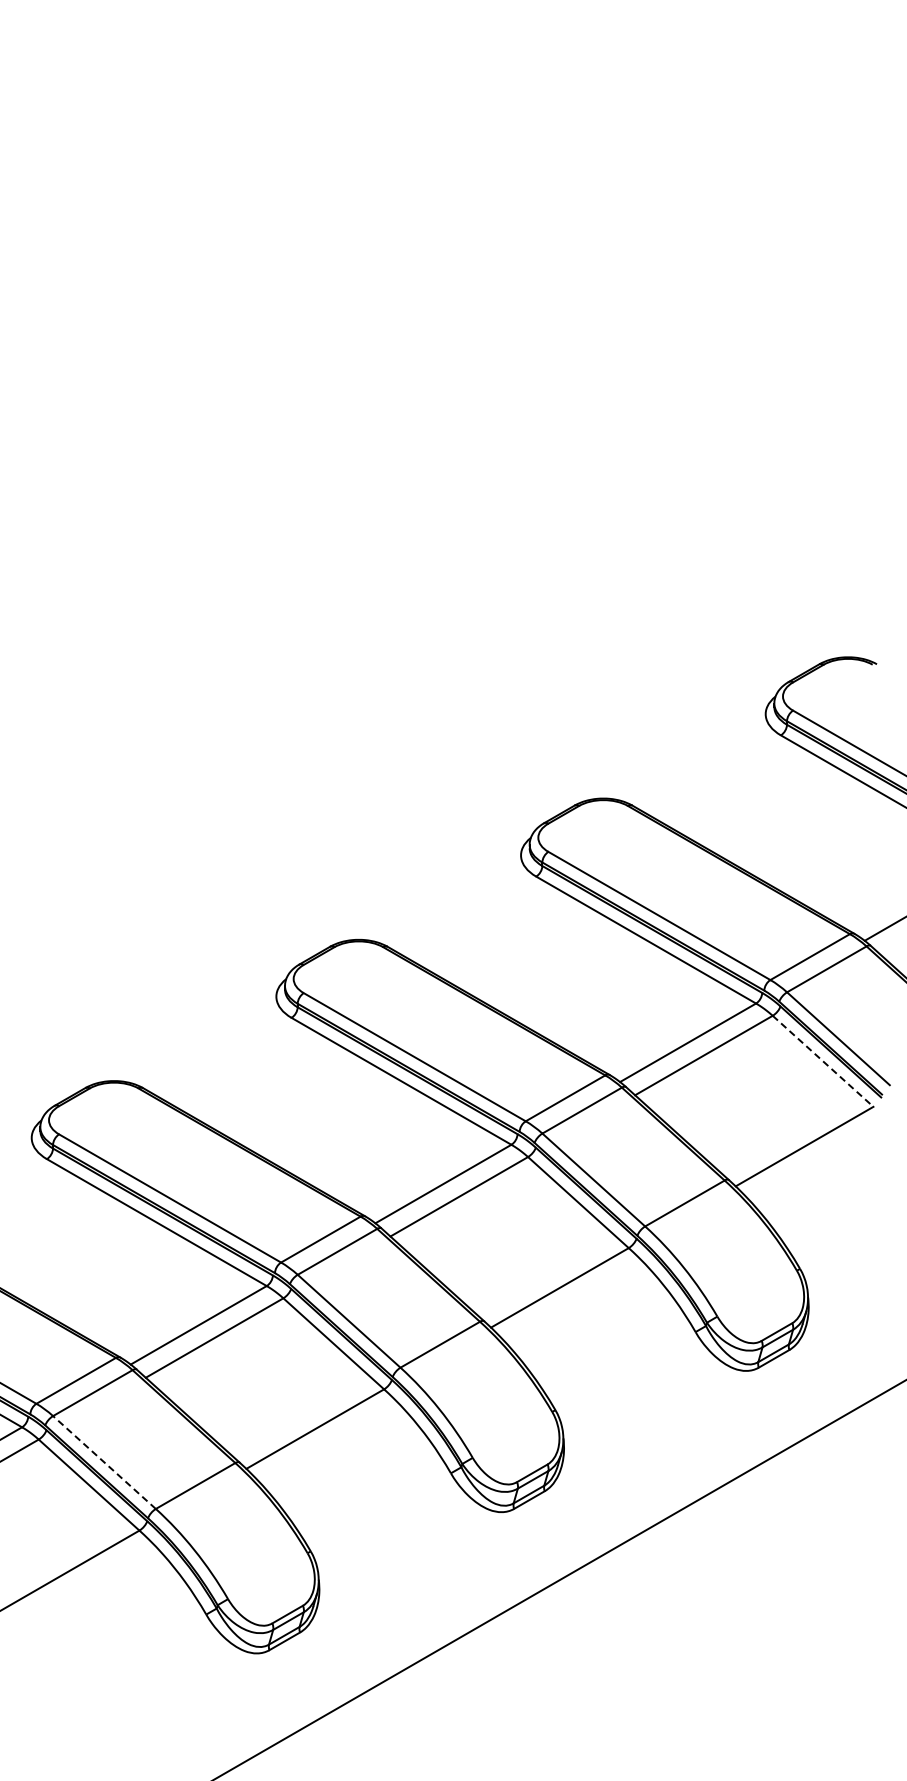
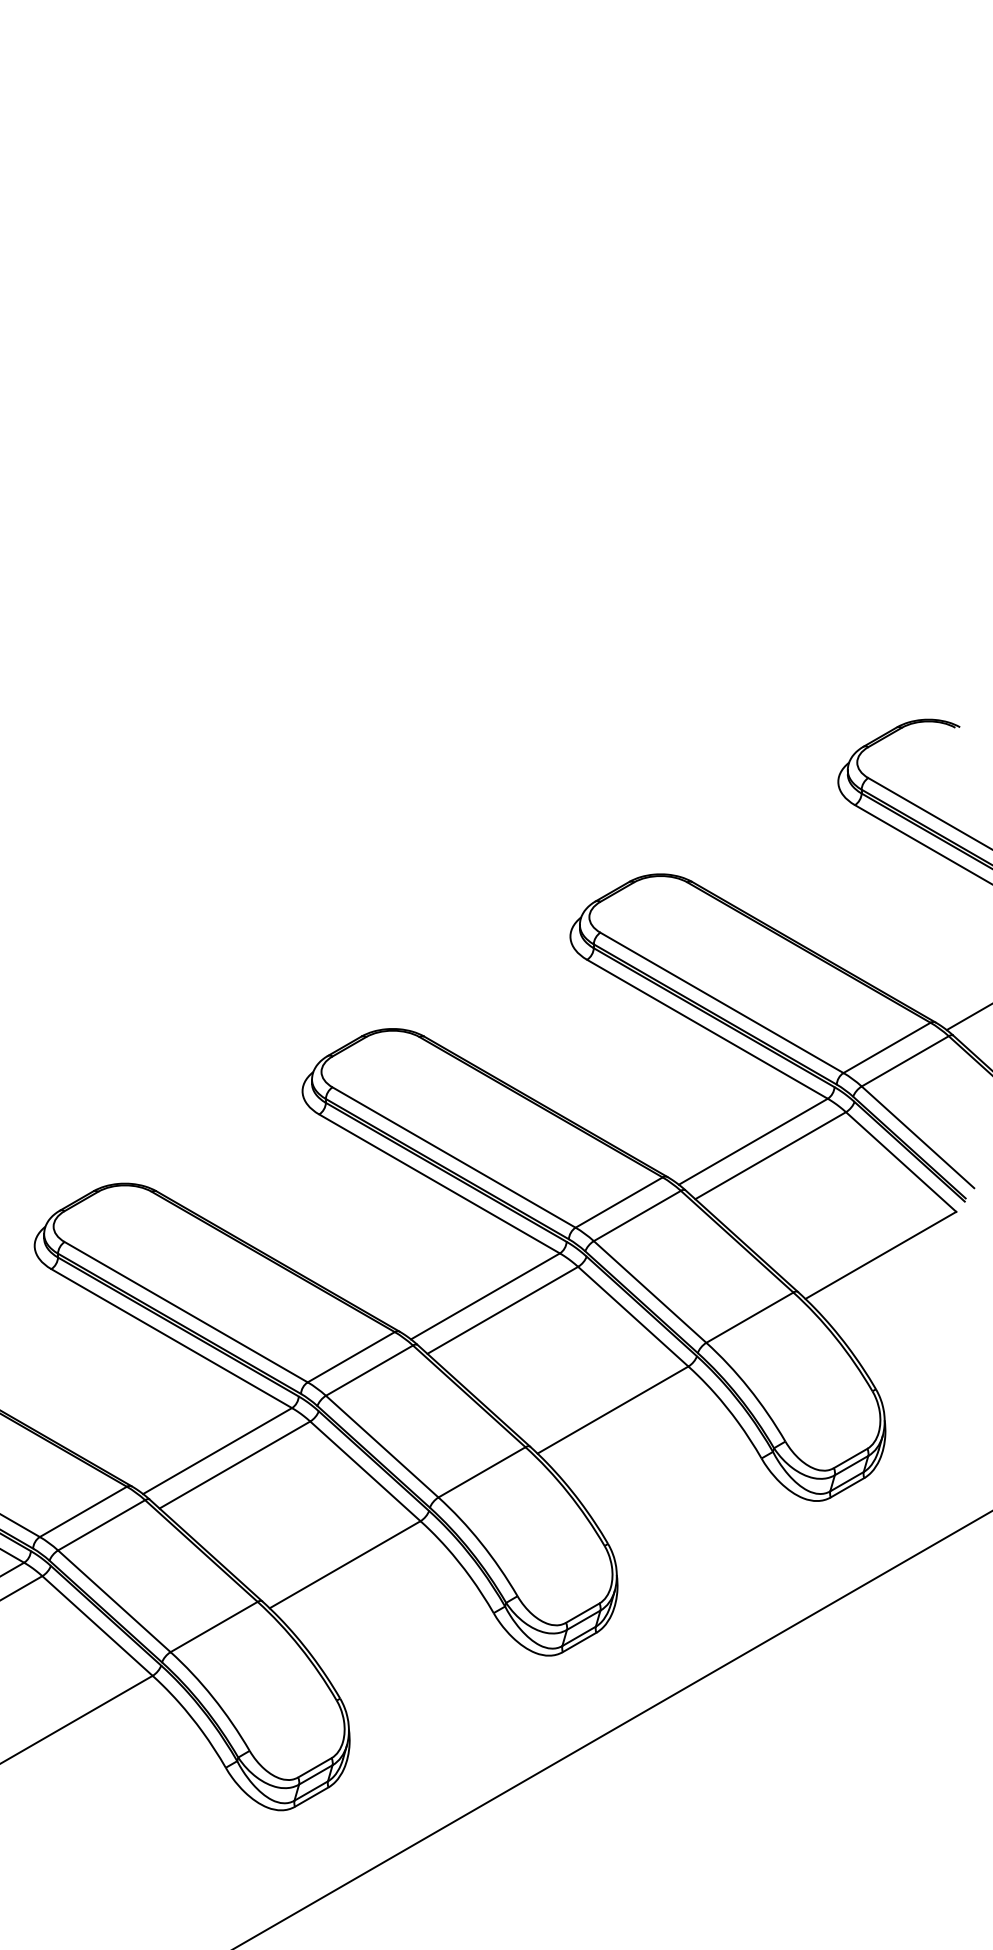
line: (823, 1061) -> (901, 1162), dashed -> solid
line: (104, 1462) -> (114, 1601), dashed -> solid

